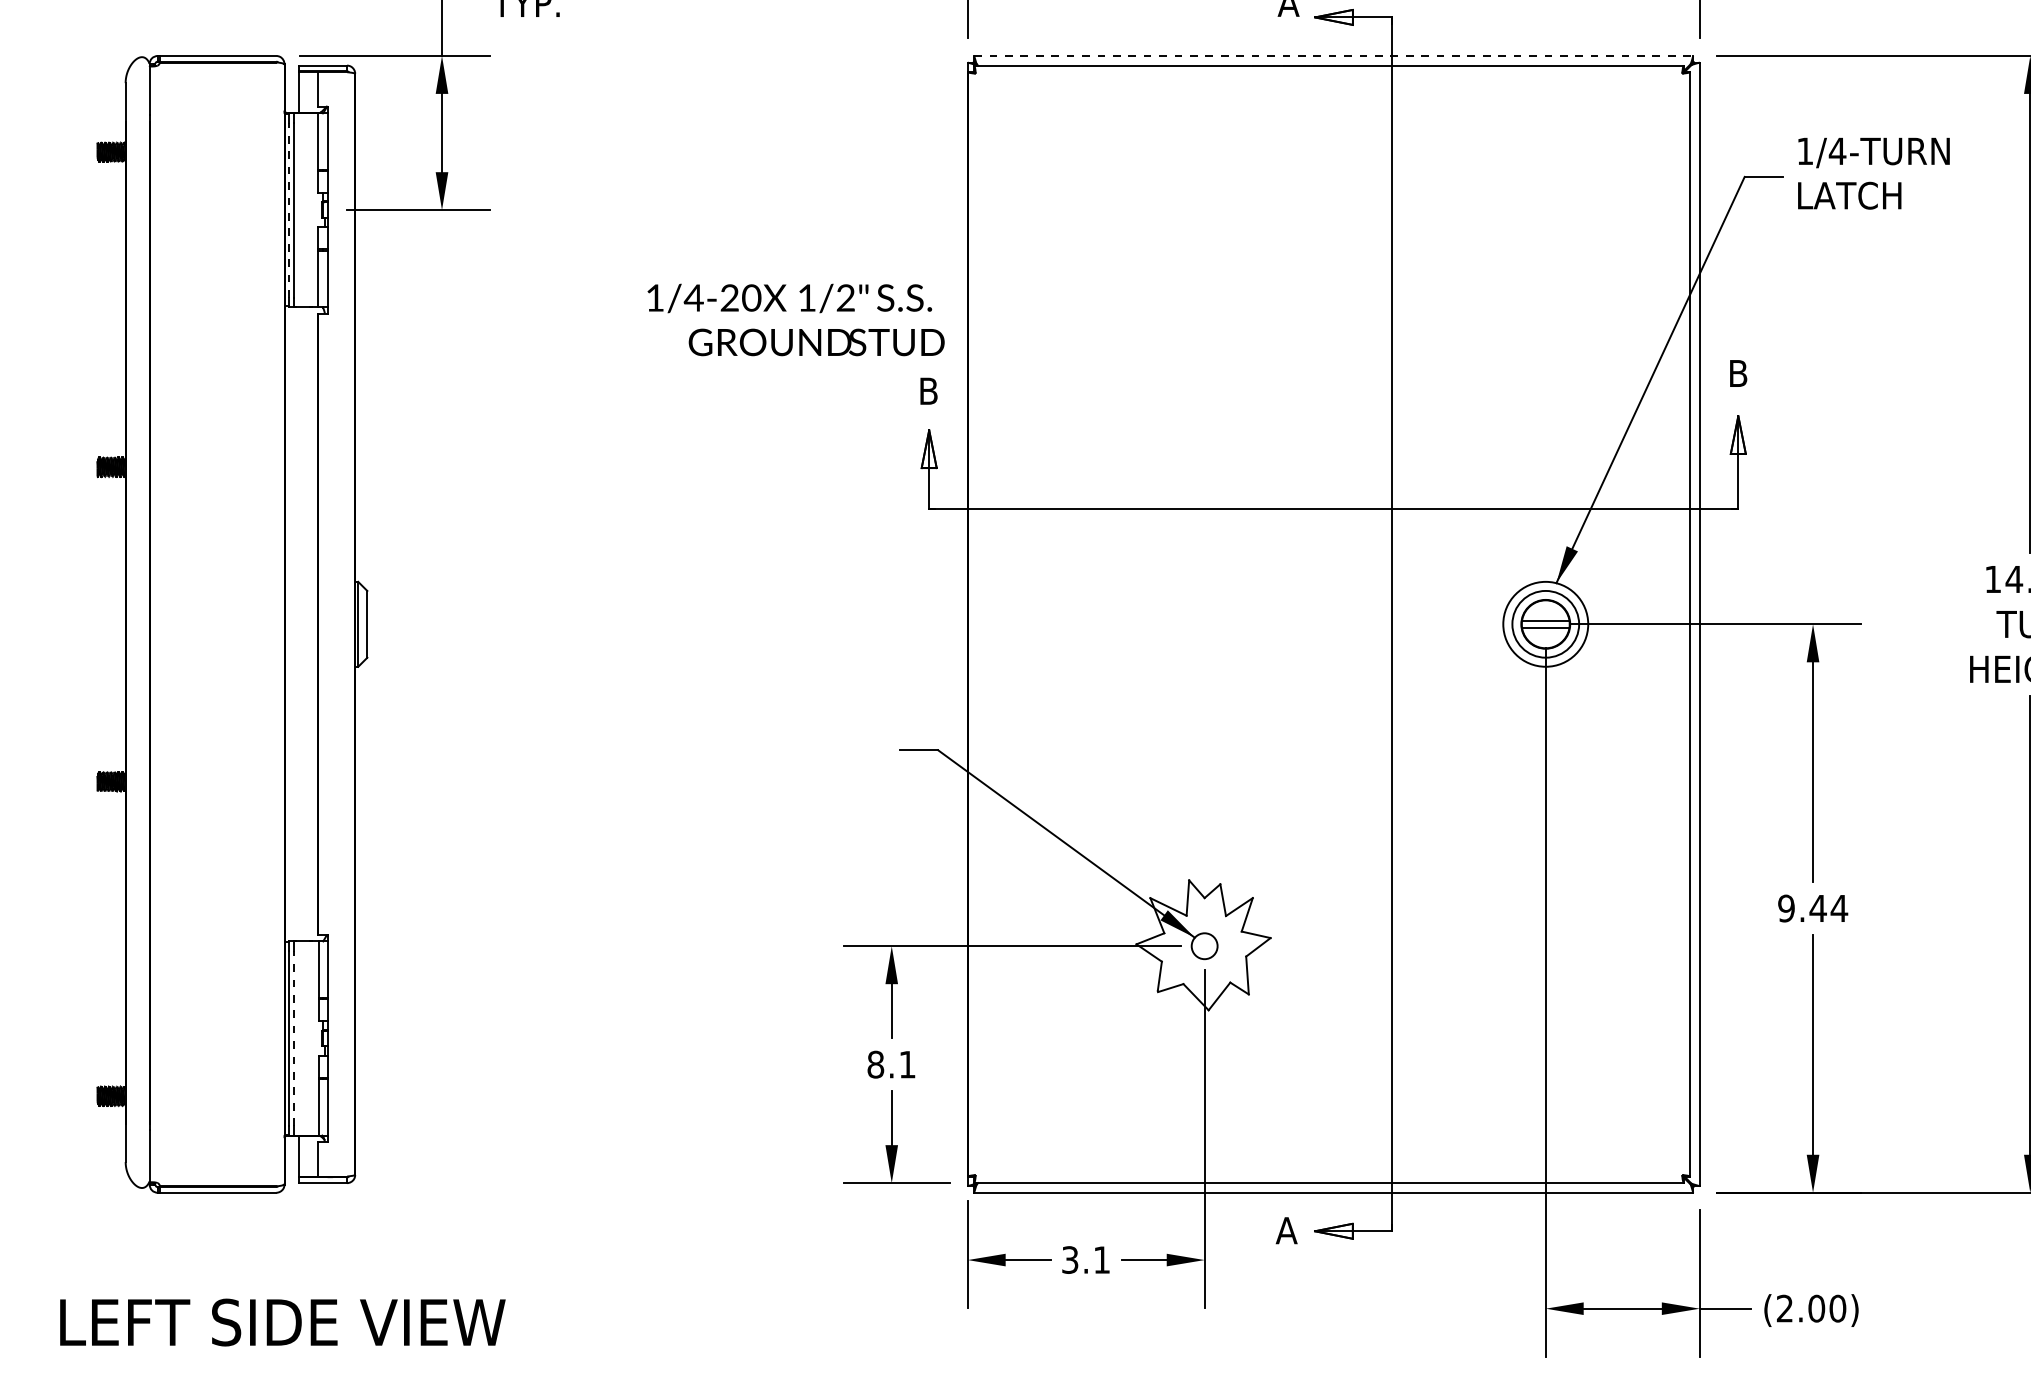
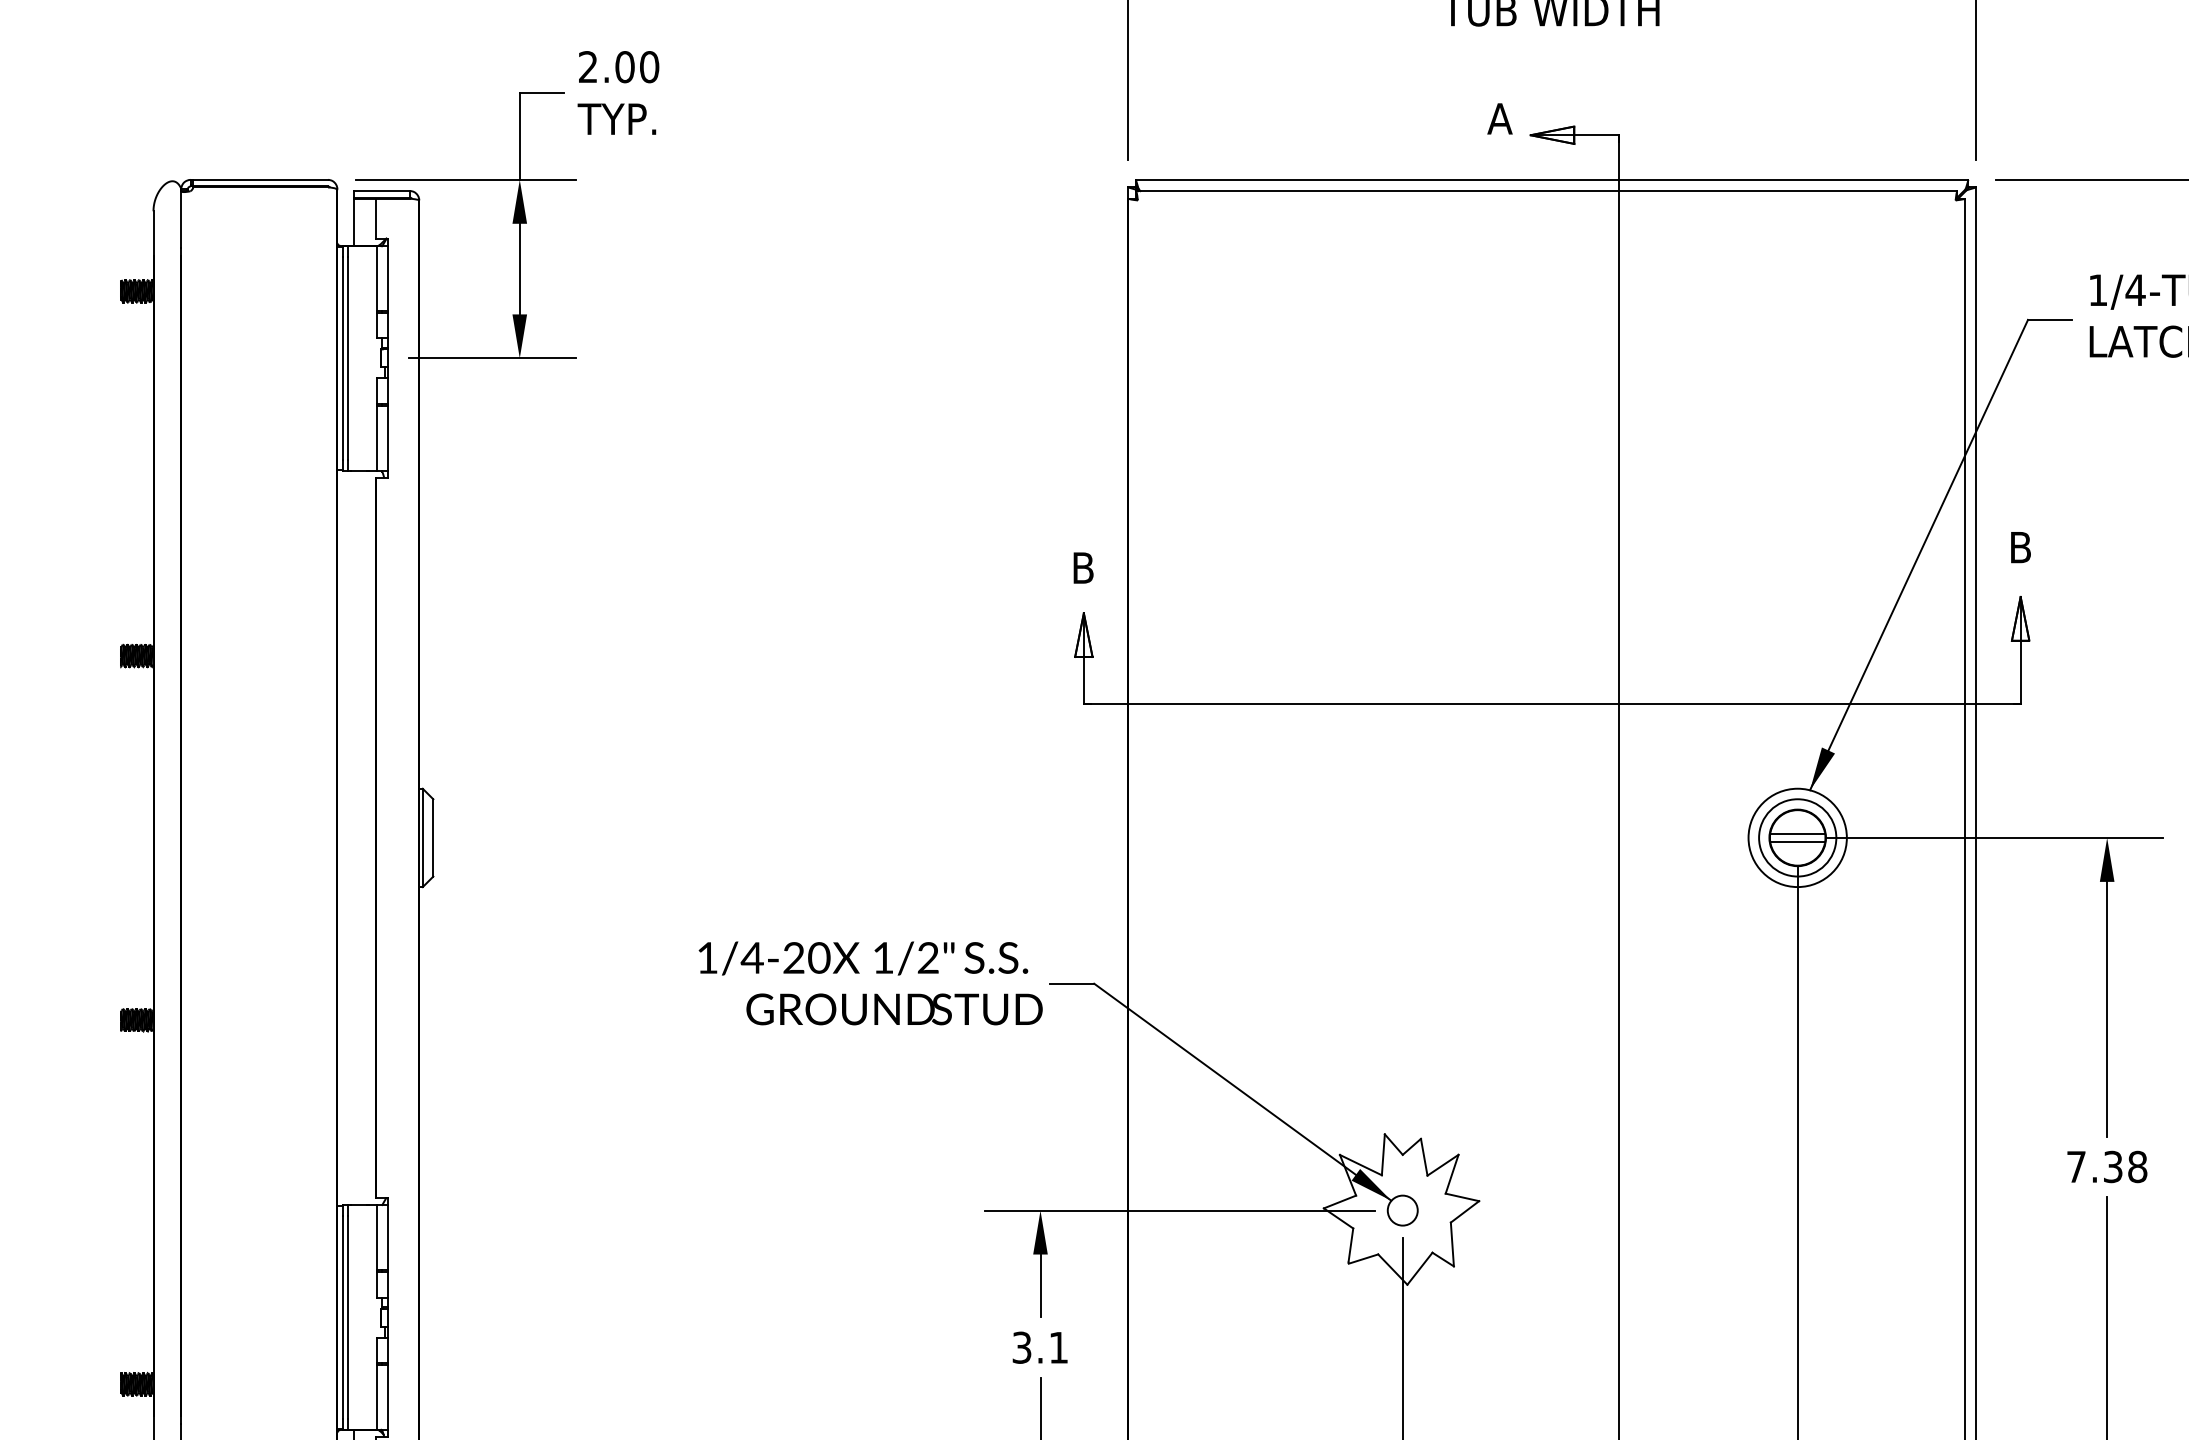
line: (1334, 56) -> (1553, 180), dashed -> solid
line: (289, 209) -> (343, 357), dashed -> solid
text: (795, 319) -> (870, 982), moved
text: (1813, 908) -> (2107, 1166), 9.44 -> 7.38
line: (293, 1037) -> (347, 1316), dashed -> solid
text: (875, 1064) -> (1021, 1347), 8.1 -> 3.1

